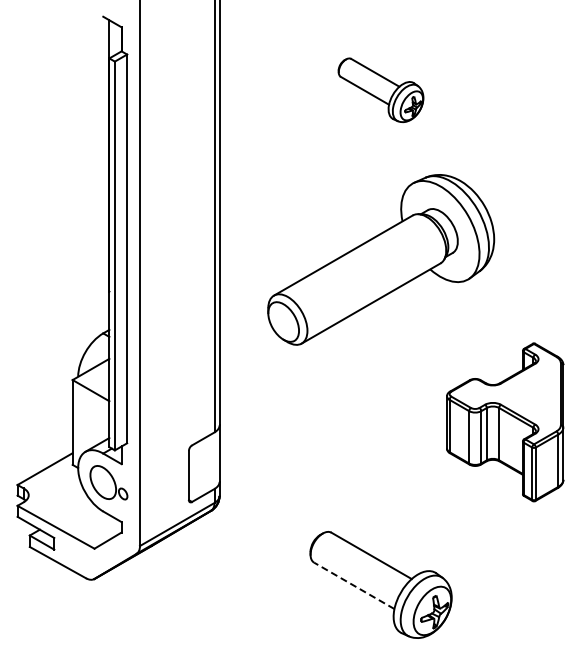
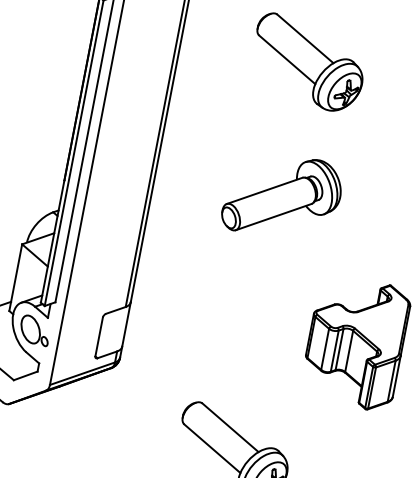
part: (380, 90) -> (307, 63), size x1.67
part: (380, 259) -> (282, 196), size x0.62
line: (353, 585) -> (211, 448), dashed -> solid

